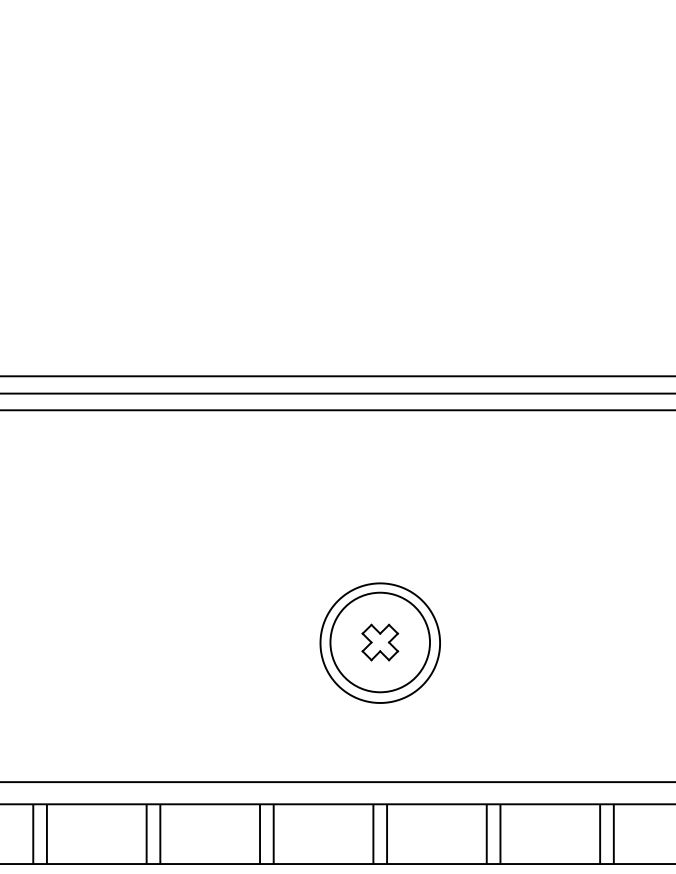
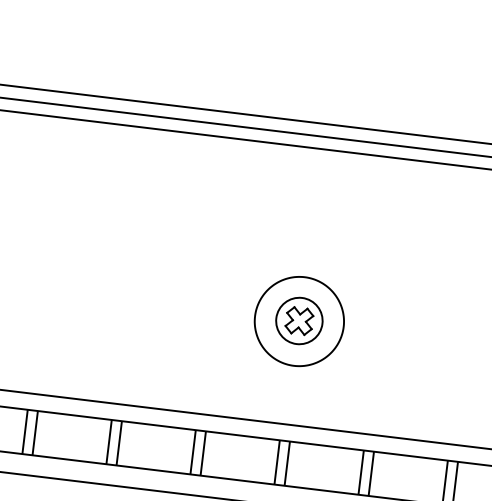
circle: (380, 642) -> (299, 321), size x0.62

